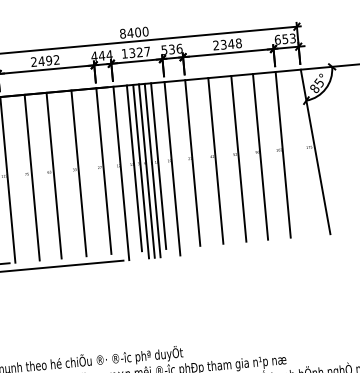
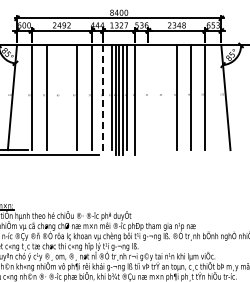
line: (215, 160) -> (162, 97), removed
line: (192, 162) -> (148, 97), removed
line: (122, 173) -> (103, 100), solid -> dashed
line: (53, 175) -> (60, 97), removed

